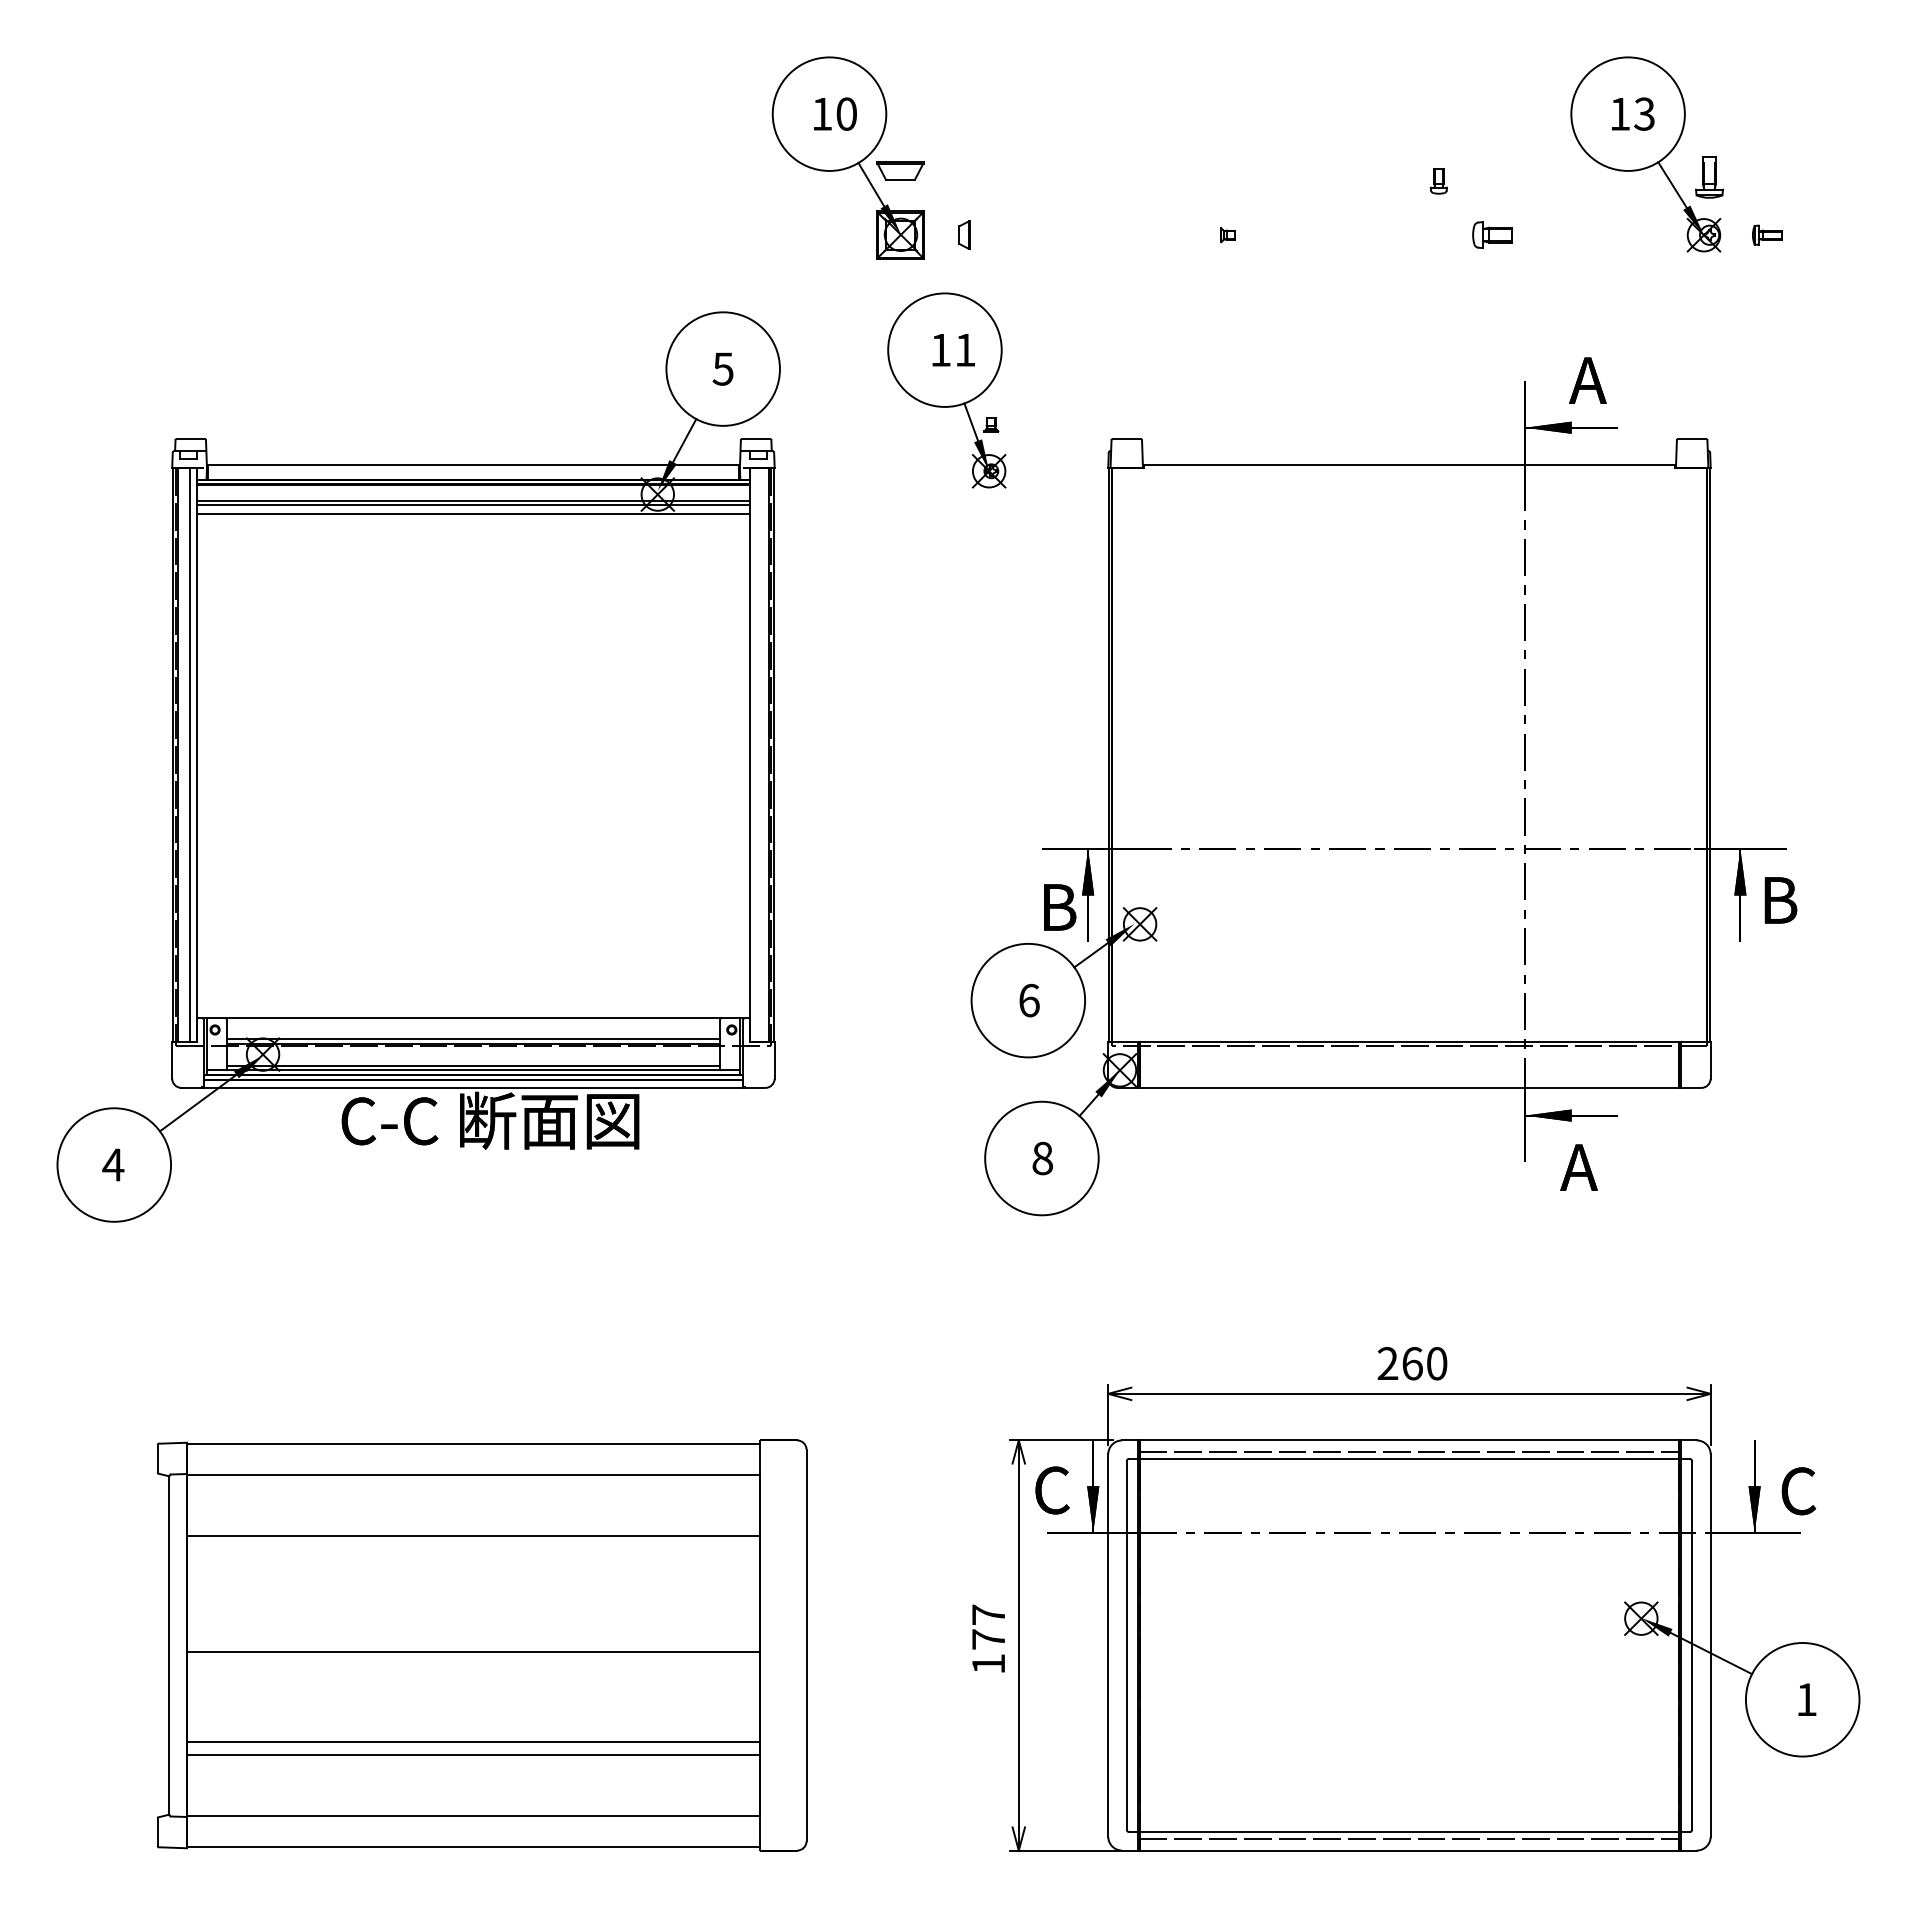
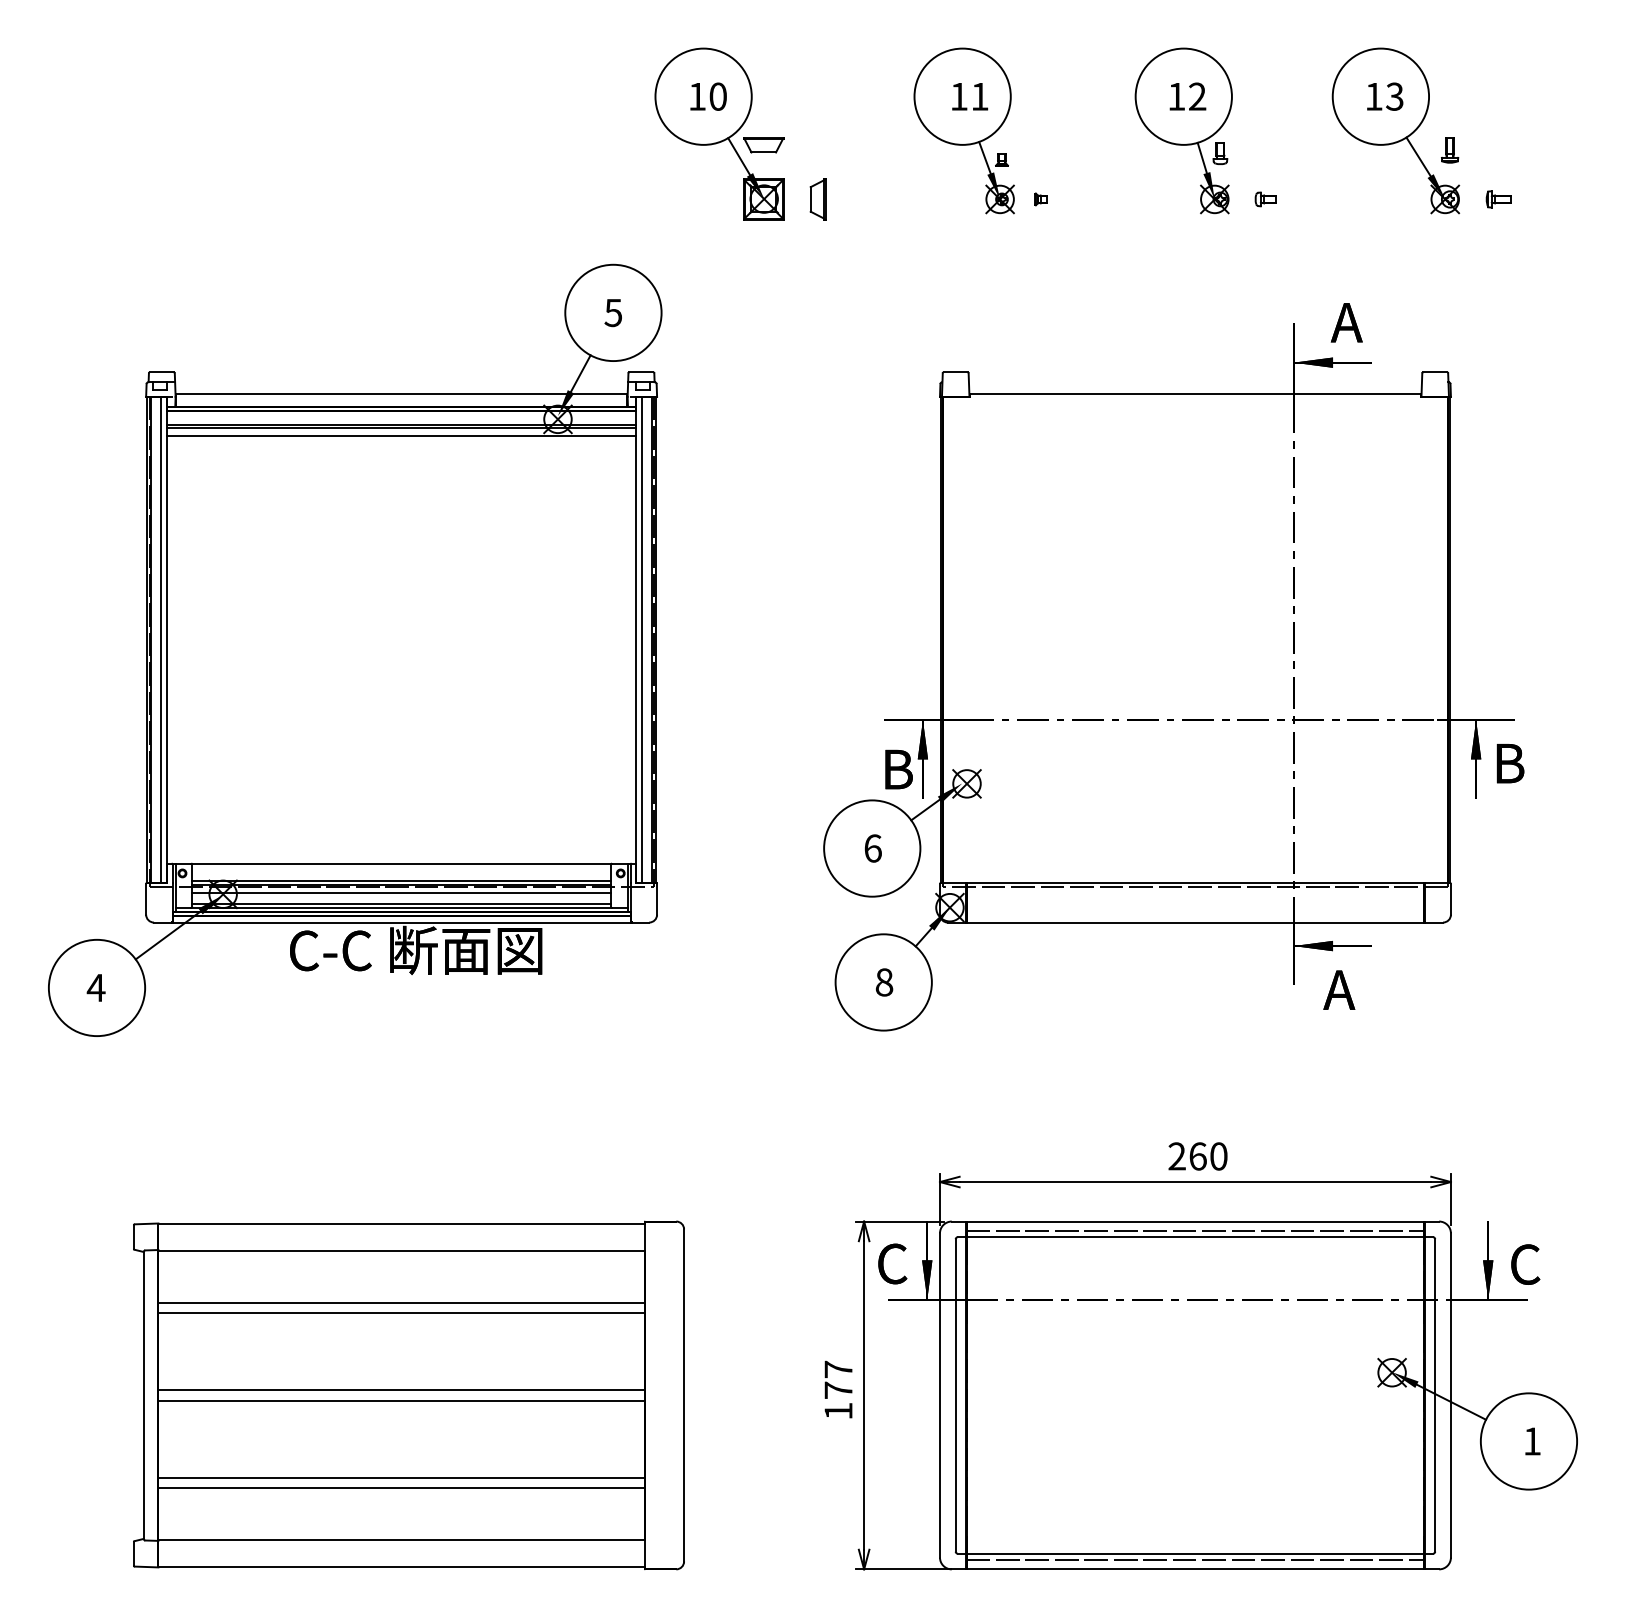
part: (1395, 154) -> (1183, 130), added
part: (1709, 177) -> (1449, 150), size x0.71
part: (963, 234) -> (817, 198), size x1.67
part: (1492, 235) -> (1265, 199), size x0.62
part: (946, 390) -> (963, 130), moved
line: (757, 754) -> (642, 639), added
line: (473, 1053) -> (401, 893), added
line: (473, 1548) -> (401, 1313), added
line: (473, 1639) -> (401, 1390), added

